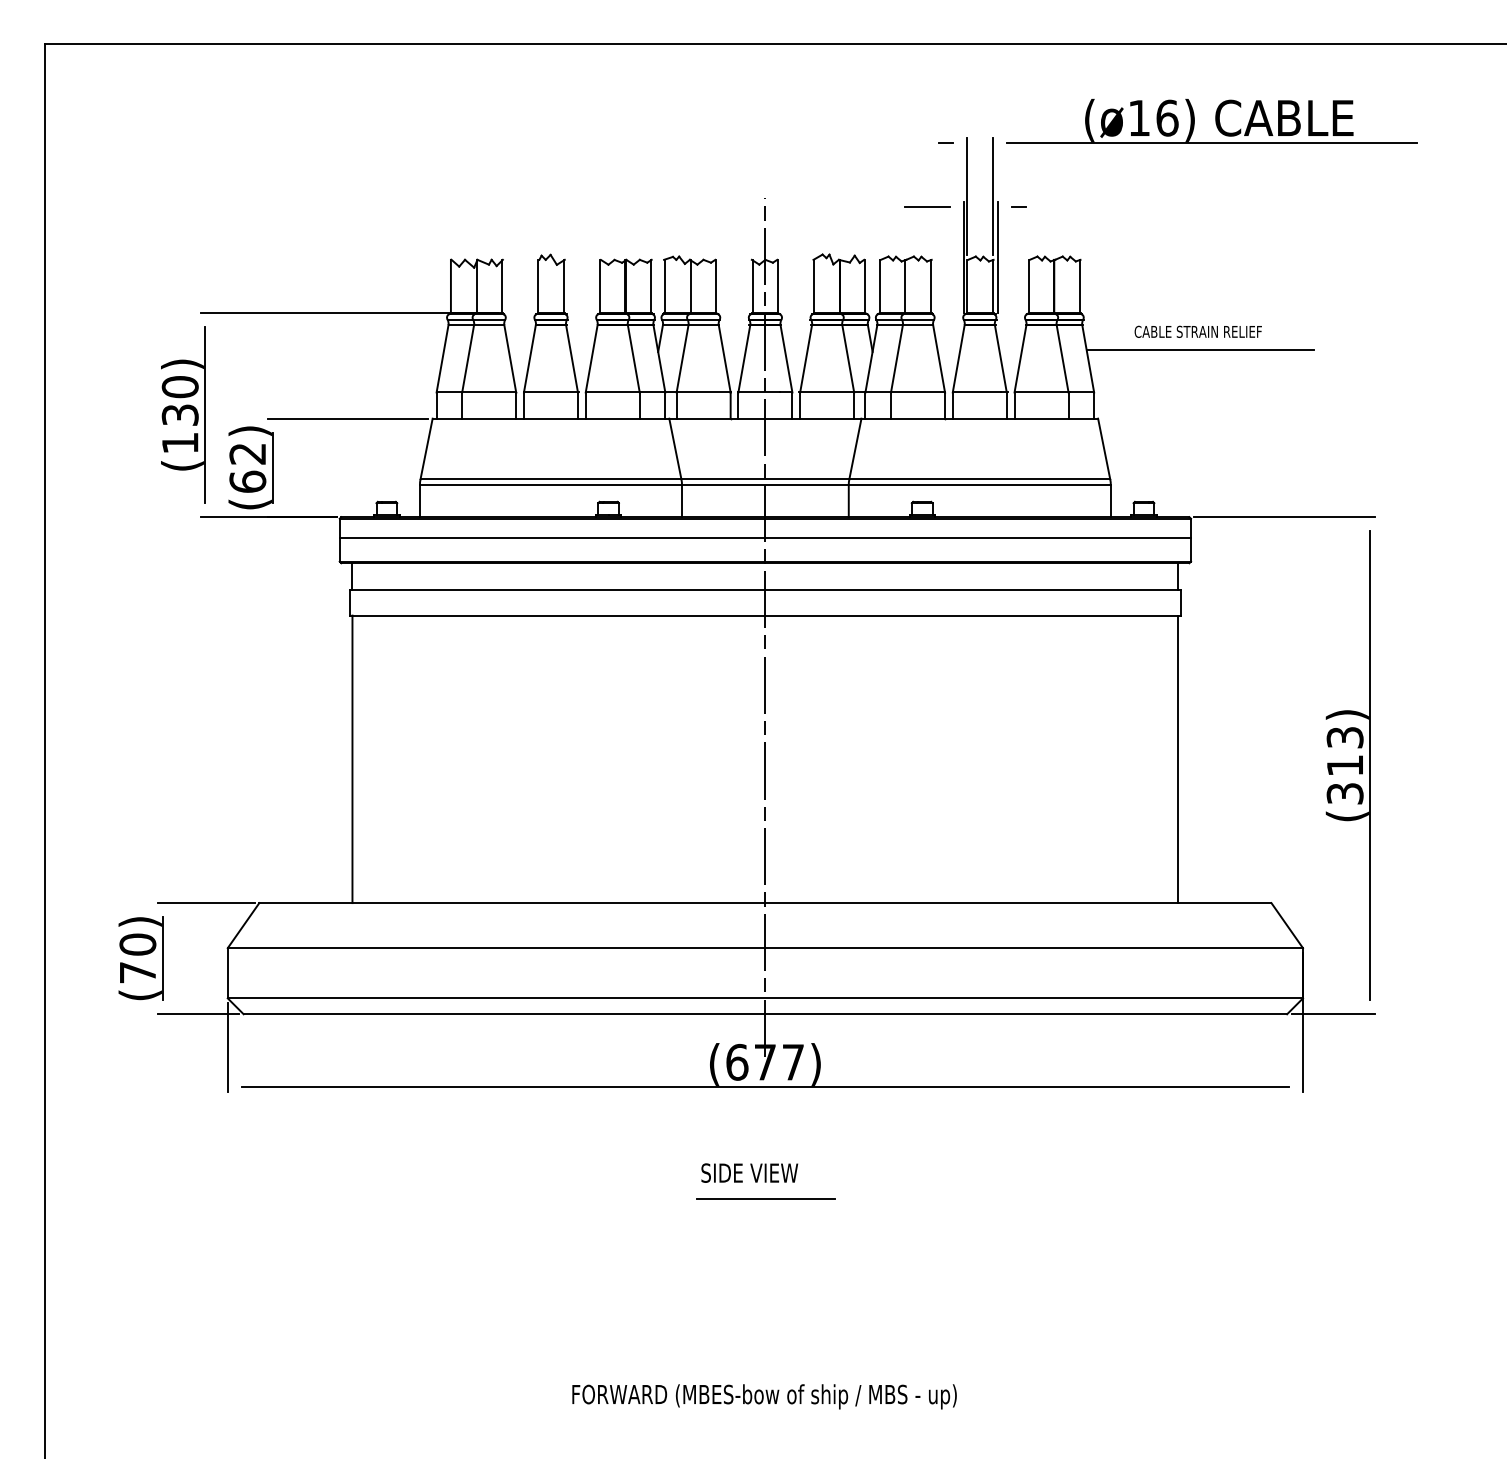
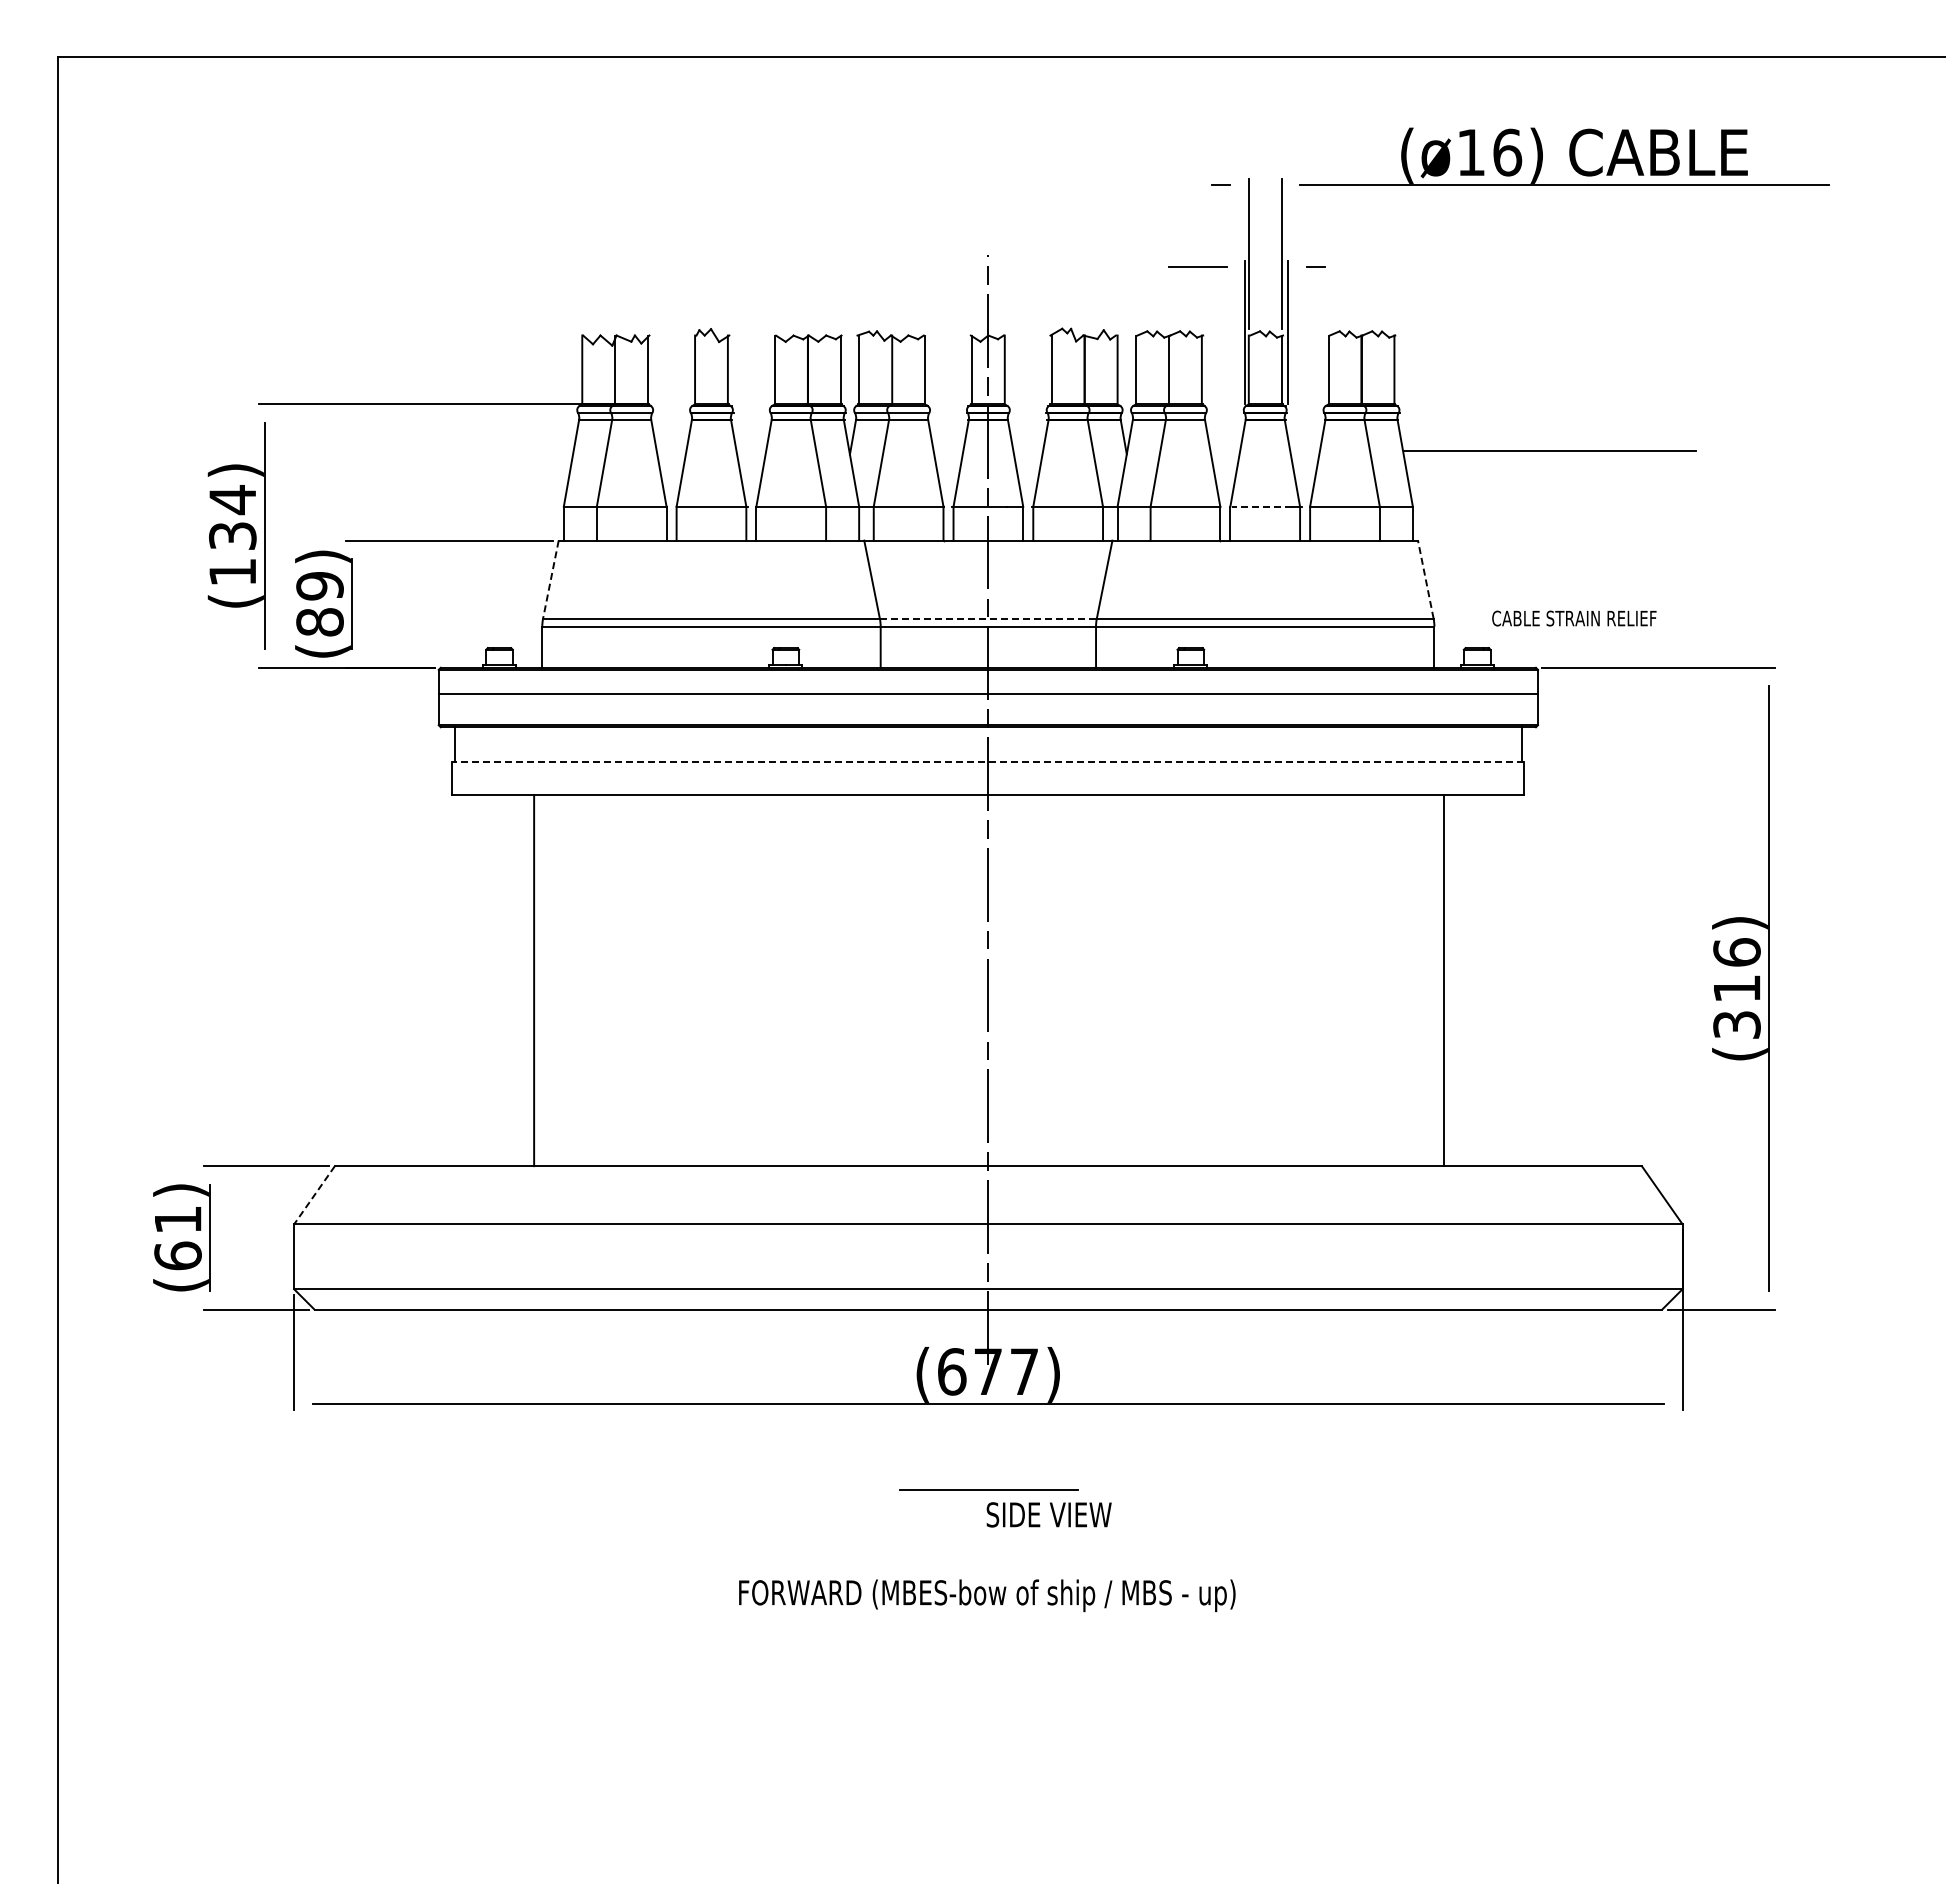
text: (1198, 331) -> (1574, 618), moved
text: (180, 387) -> (232, 500), (130) -> (134)
line: (976, 392) -> (1261, 506), solid -> dashed
line: (426, 448) -> (550, 579), solid -> dashed
line: (1103, 448) -> (1425, 579), solid -> dashed
text: (247, 468) -> (319, 604), (62) -> (89)
line: (765, 478) -> (988, 618), solid -> dashed
line: (764, 590) -> (987, 762), solid -> dashed
text: (1344, 737) -> (1736, 952), (313) -> (316)
line: (352, 759) -> (534, 980), moved
line: (1178, 759) -> (1443, 980), moved
line: (243, 925) -> (314, 1195), solid -> dashed
text: (137, 958) -> (177, 1237), (70) -> (61)
text: (749, 1172) -> (1048, 1514), moved
line: (765, 1198) -> (988, 1489), moved
text: (764, 1396) -> (987, 1595), moved

